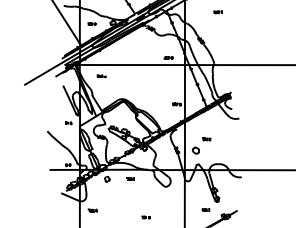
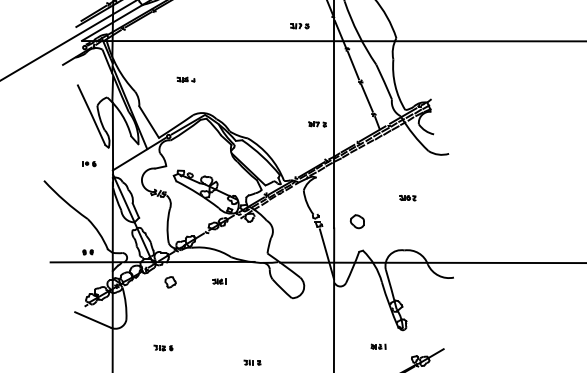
part: (101, 76) -> (185, 80), moved
part: (206, 139) -> (407, 198), moved
part: (92, 210) -> (162, 347), moved

